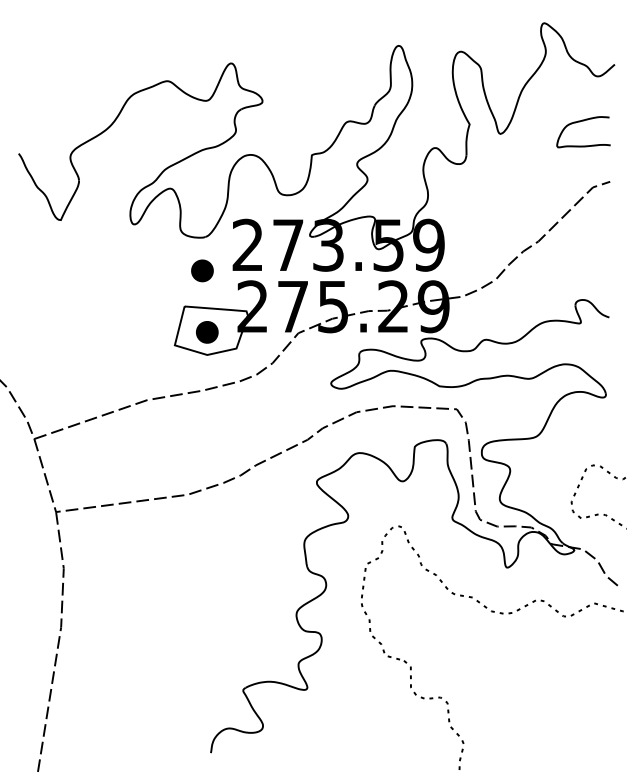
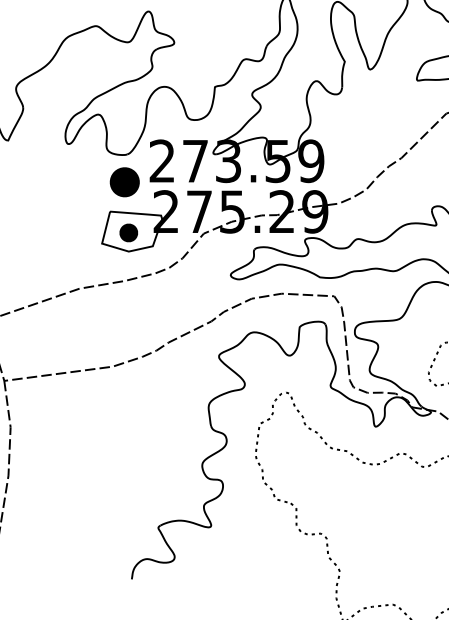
part: (202, 270) -> (124, 182), size x1.6

